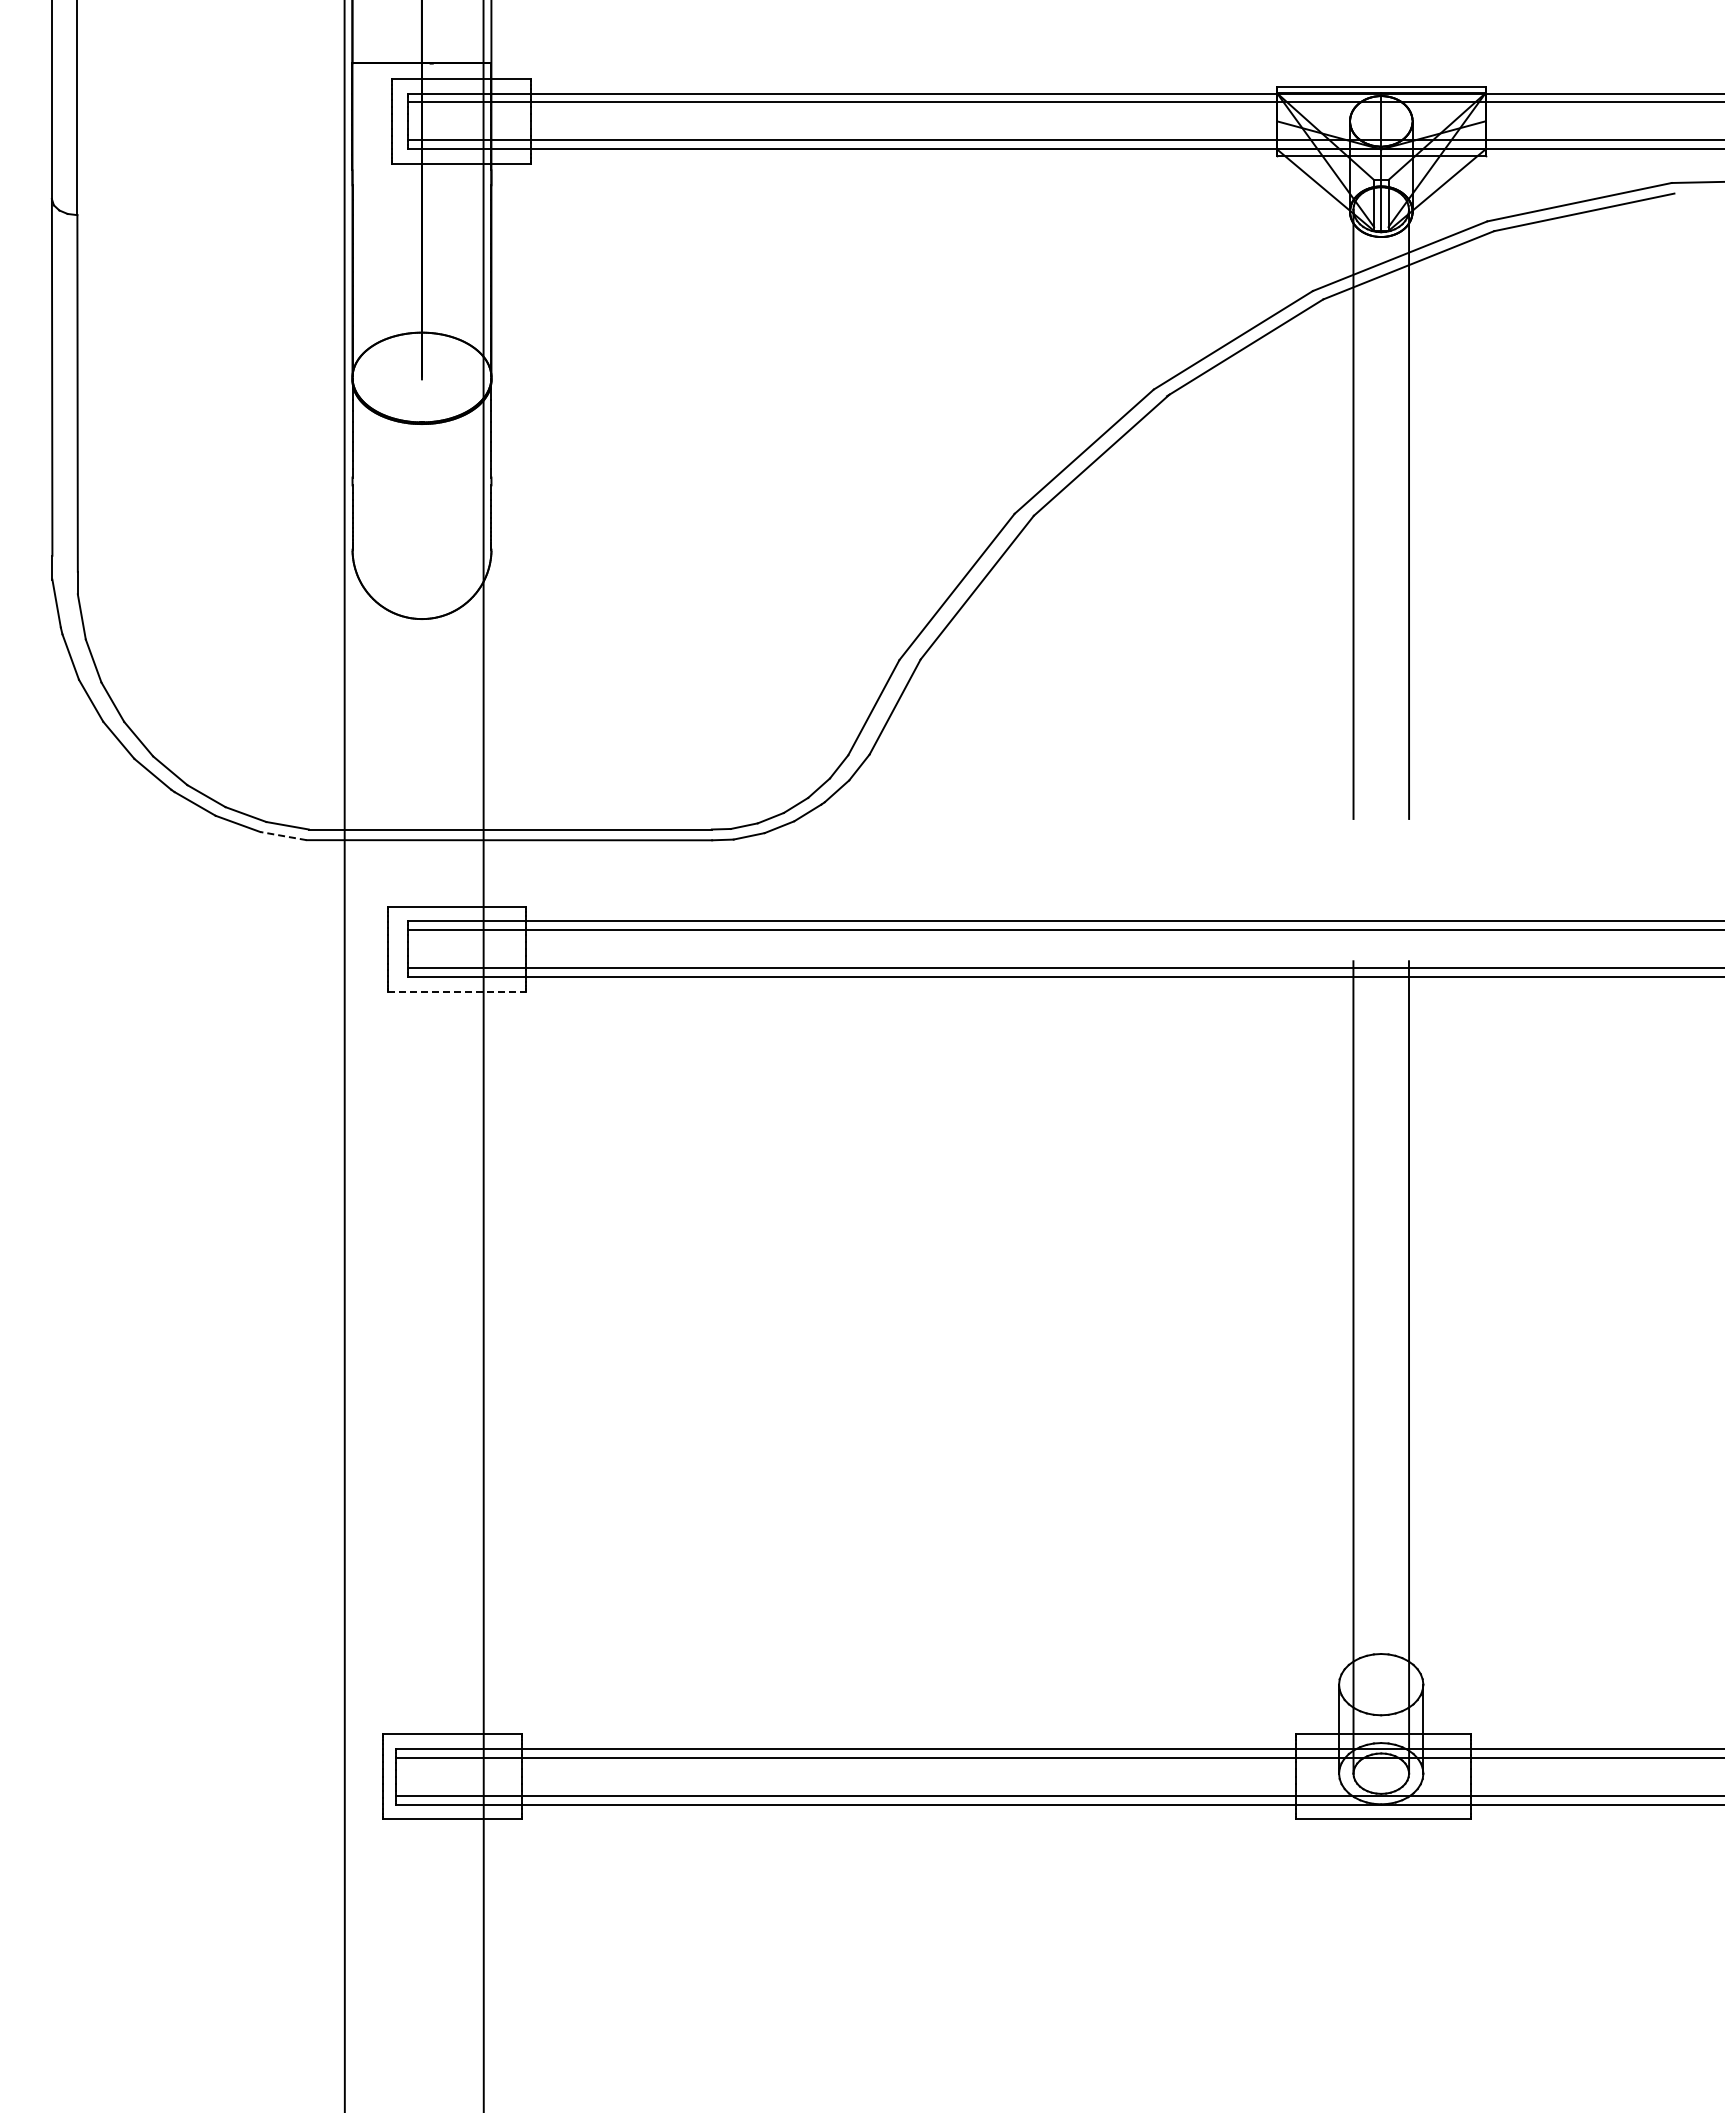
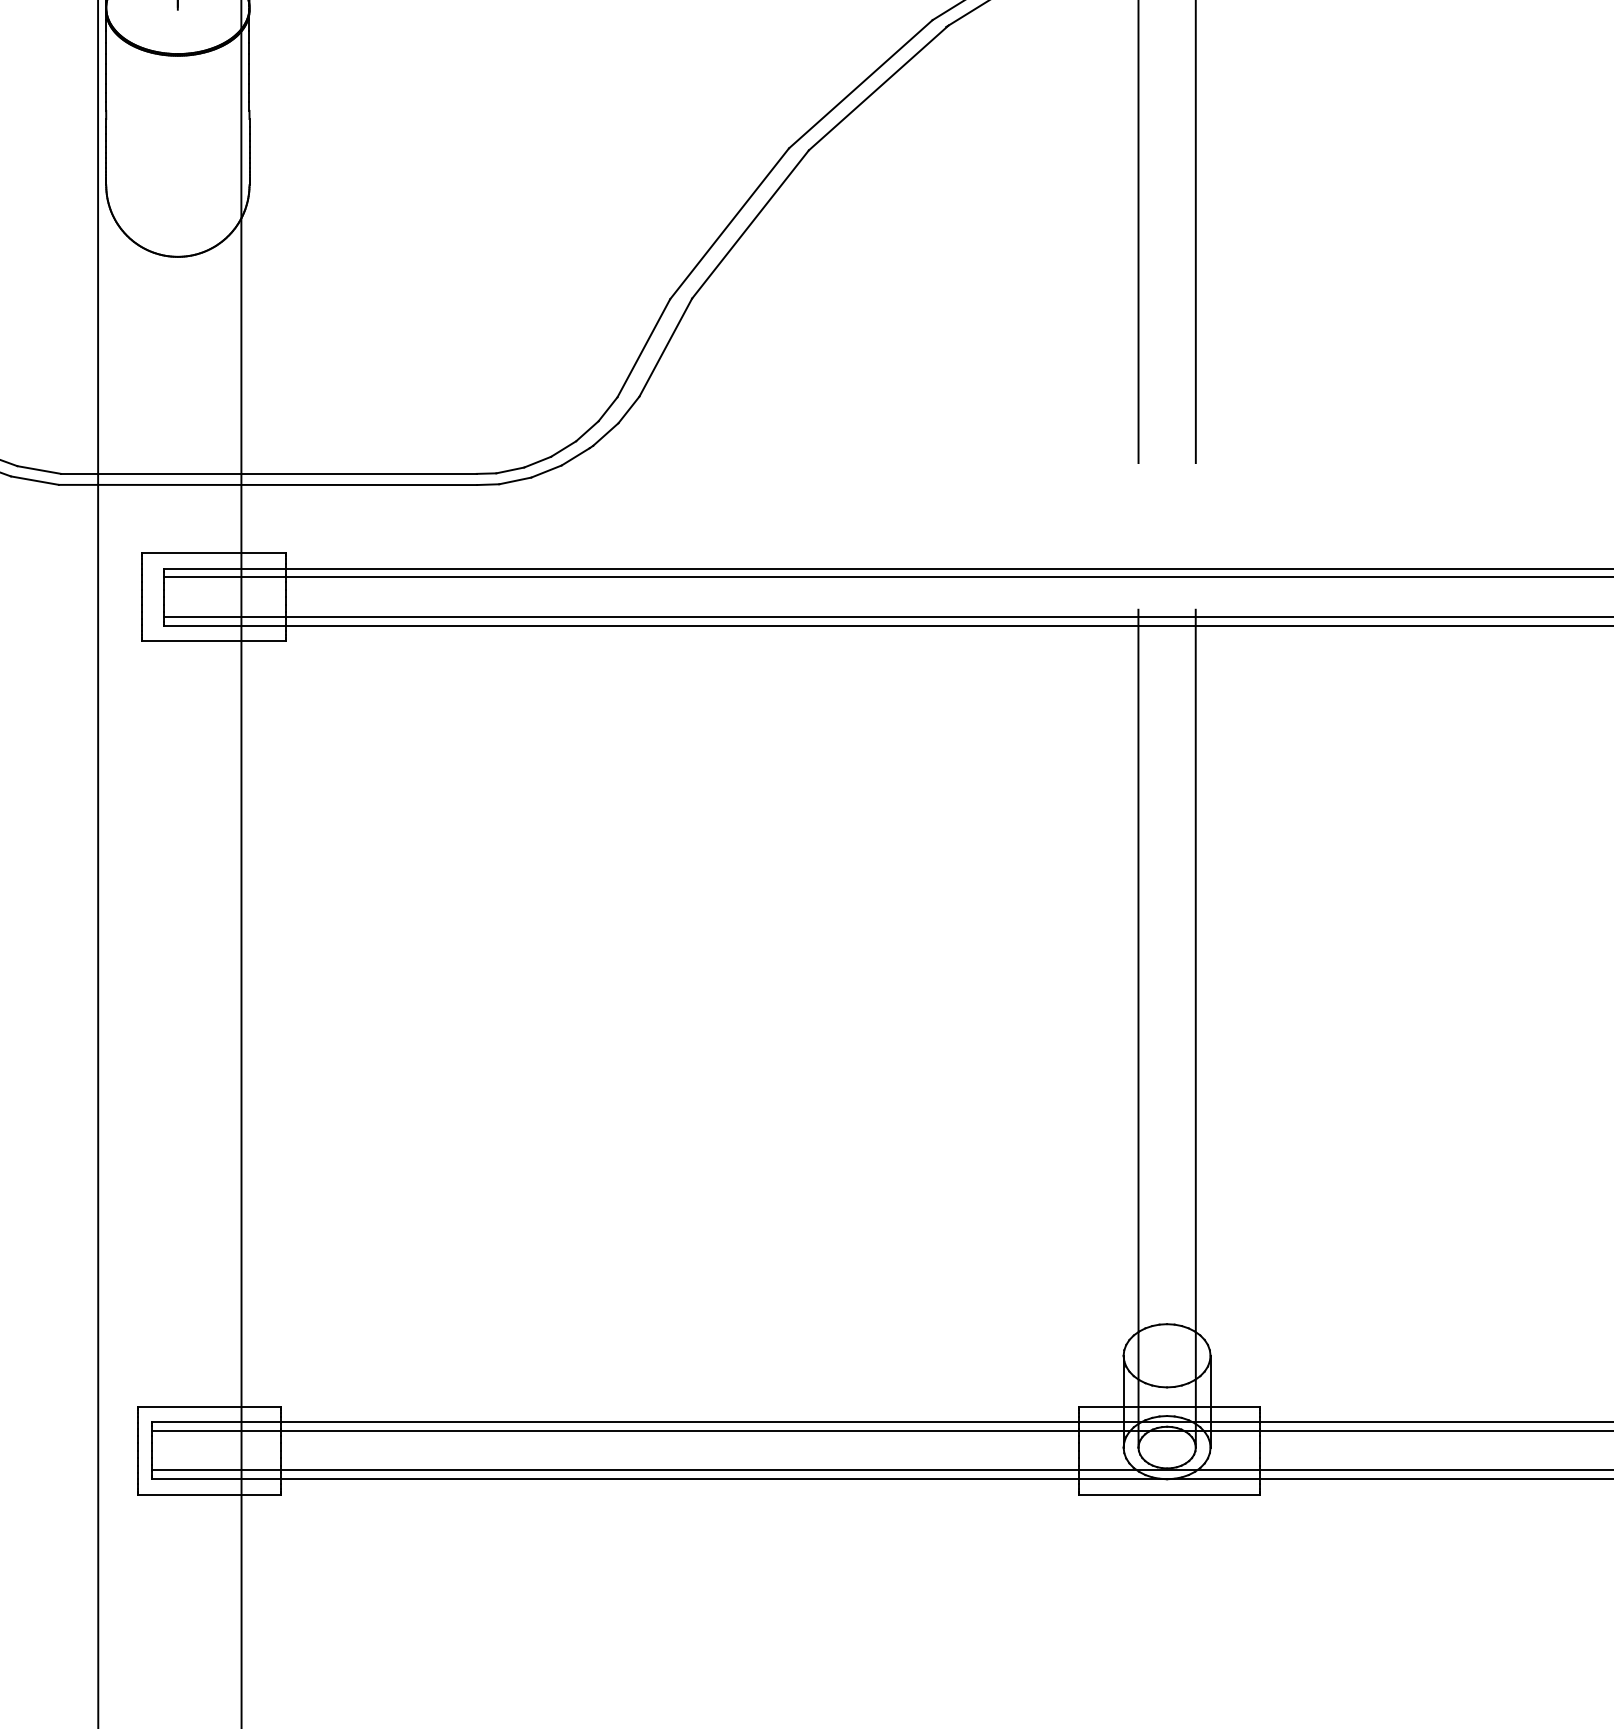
line: (283, 836) -> (35, 481), dashed -> solid
line: (457, 991) -> (214, 640), dashed -> solid

